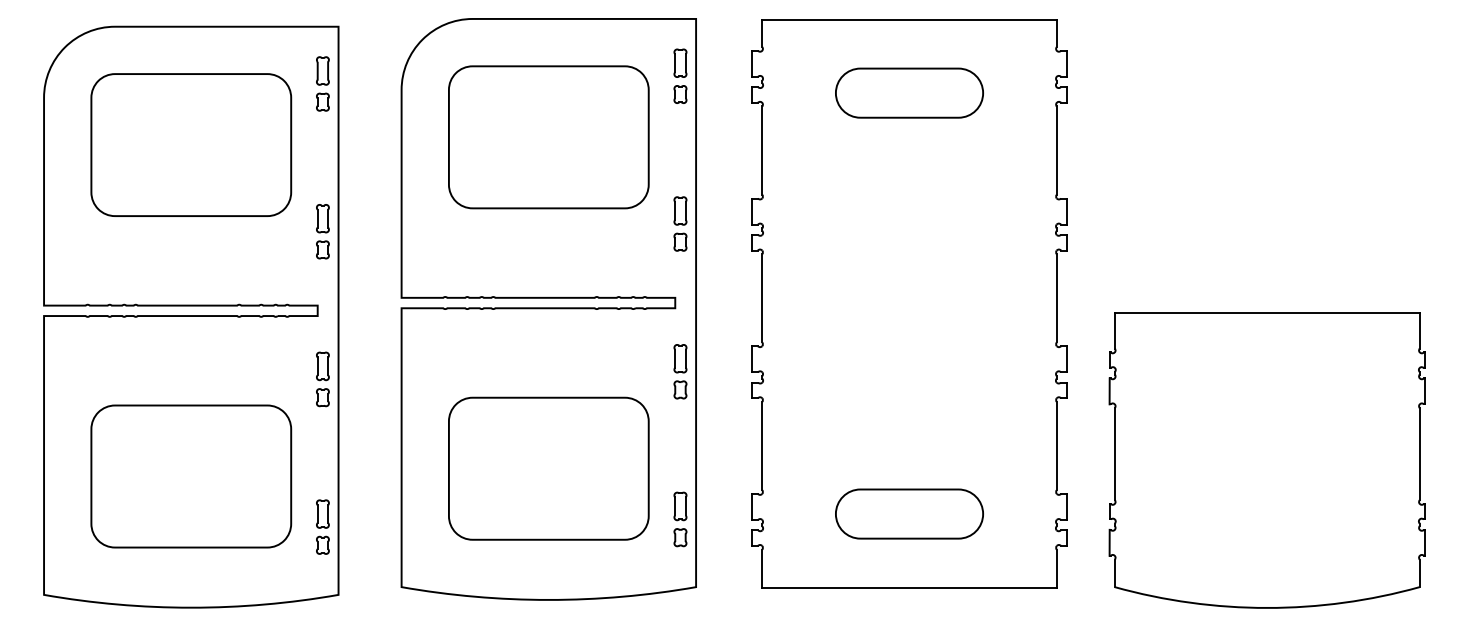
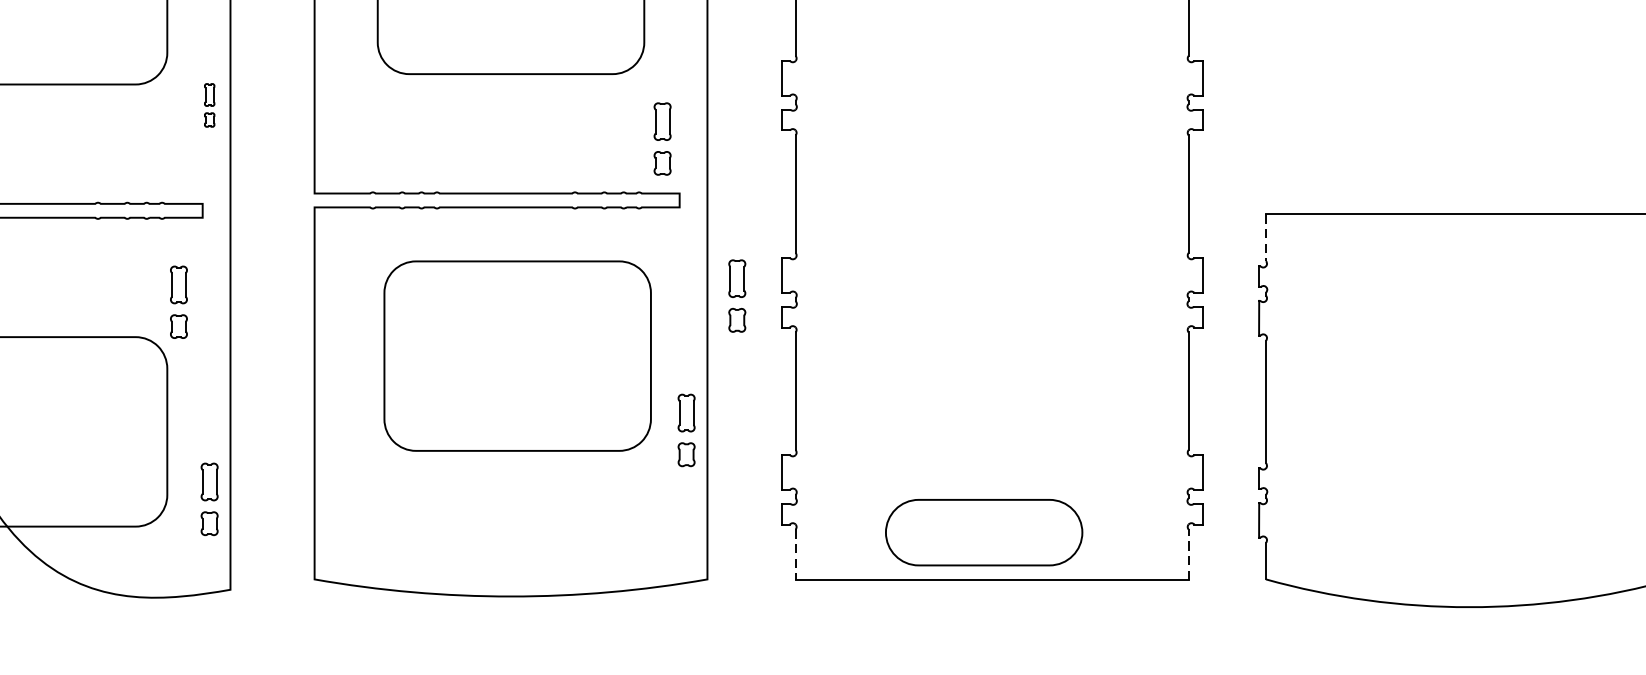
part: (680, 223) -> (662, 138), moved
part: (322, 231) -> (209, 105), size x0.6
line: (1114, 331) -> (1265, 238), solid -> dashed
part: (680, 371) -> (737, 295), moved
part: (322, 379) -> (178, 302), moved
part: (548, 468) -> (517, 355), moved
part: (909, 513) -> (984, 531), moved
part: (680, 519) -> (686, 430), moved
line: (1056, 568) -> (1188, 554), solid -> dashed
line: (762, 569) -> (796, 555), solid -> dashed

